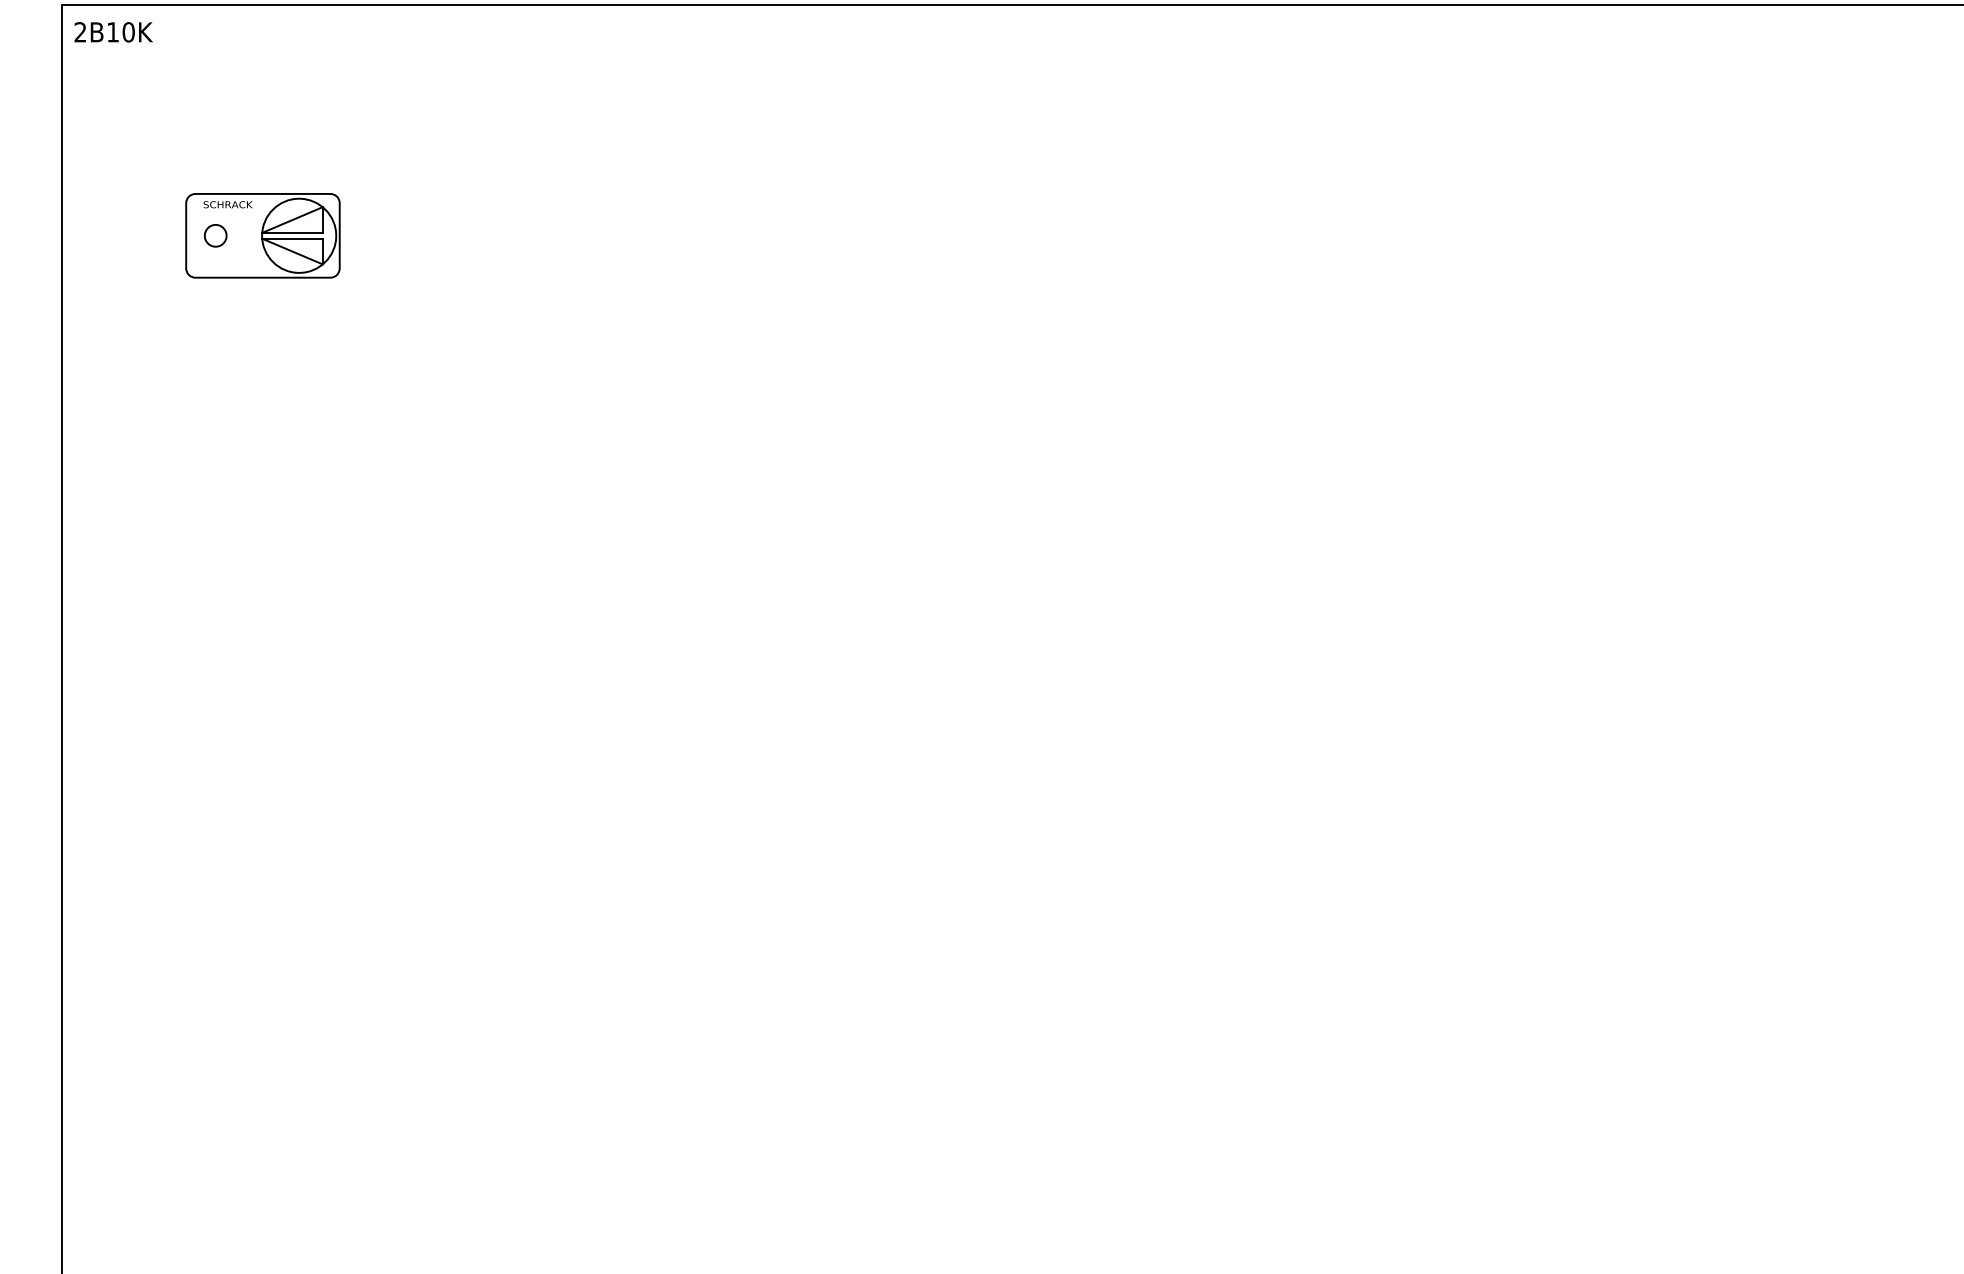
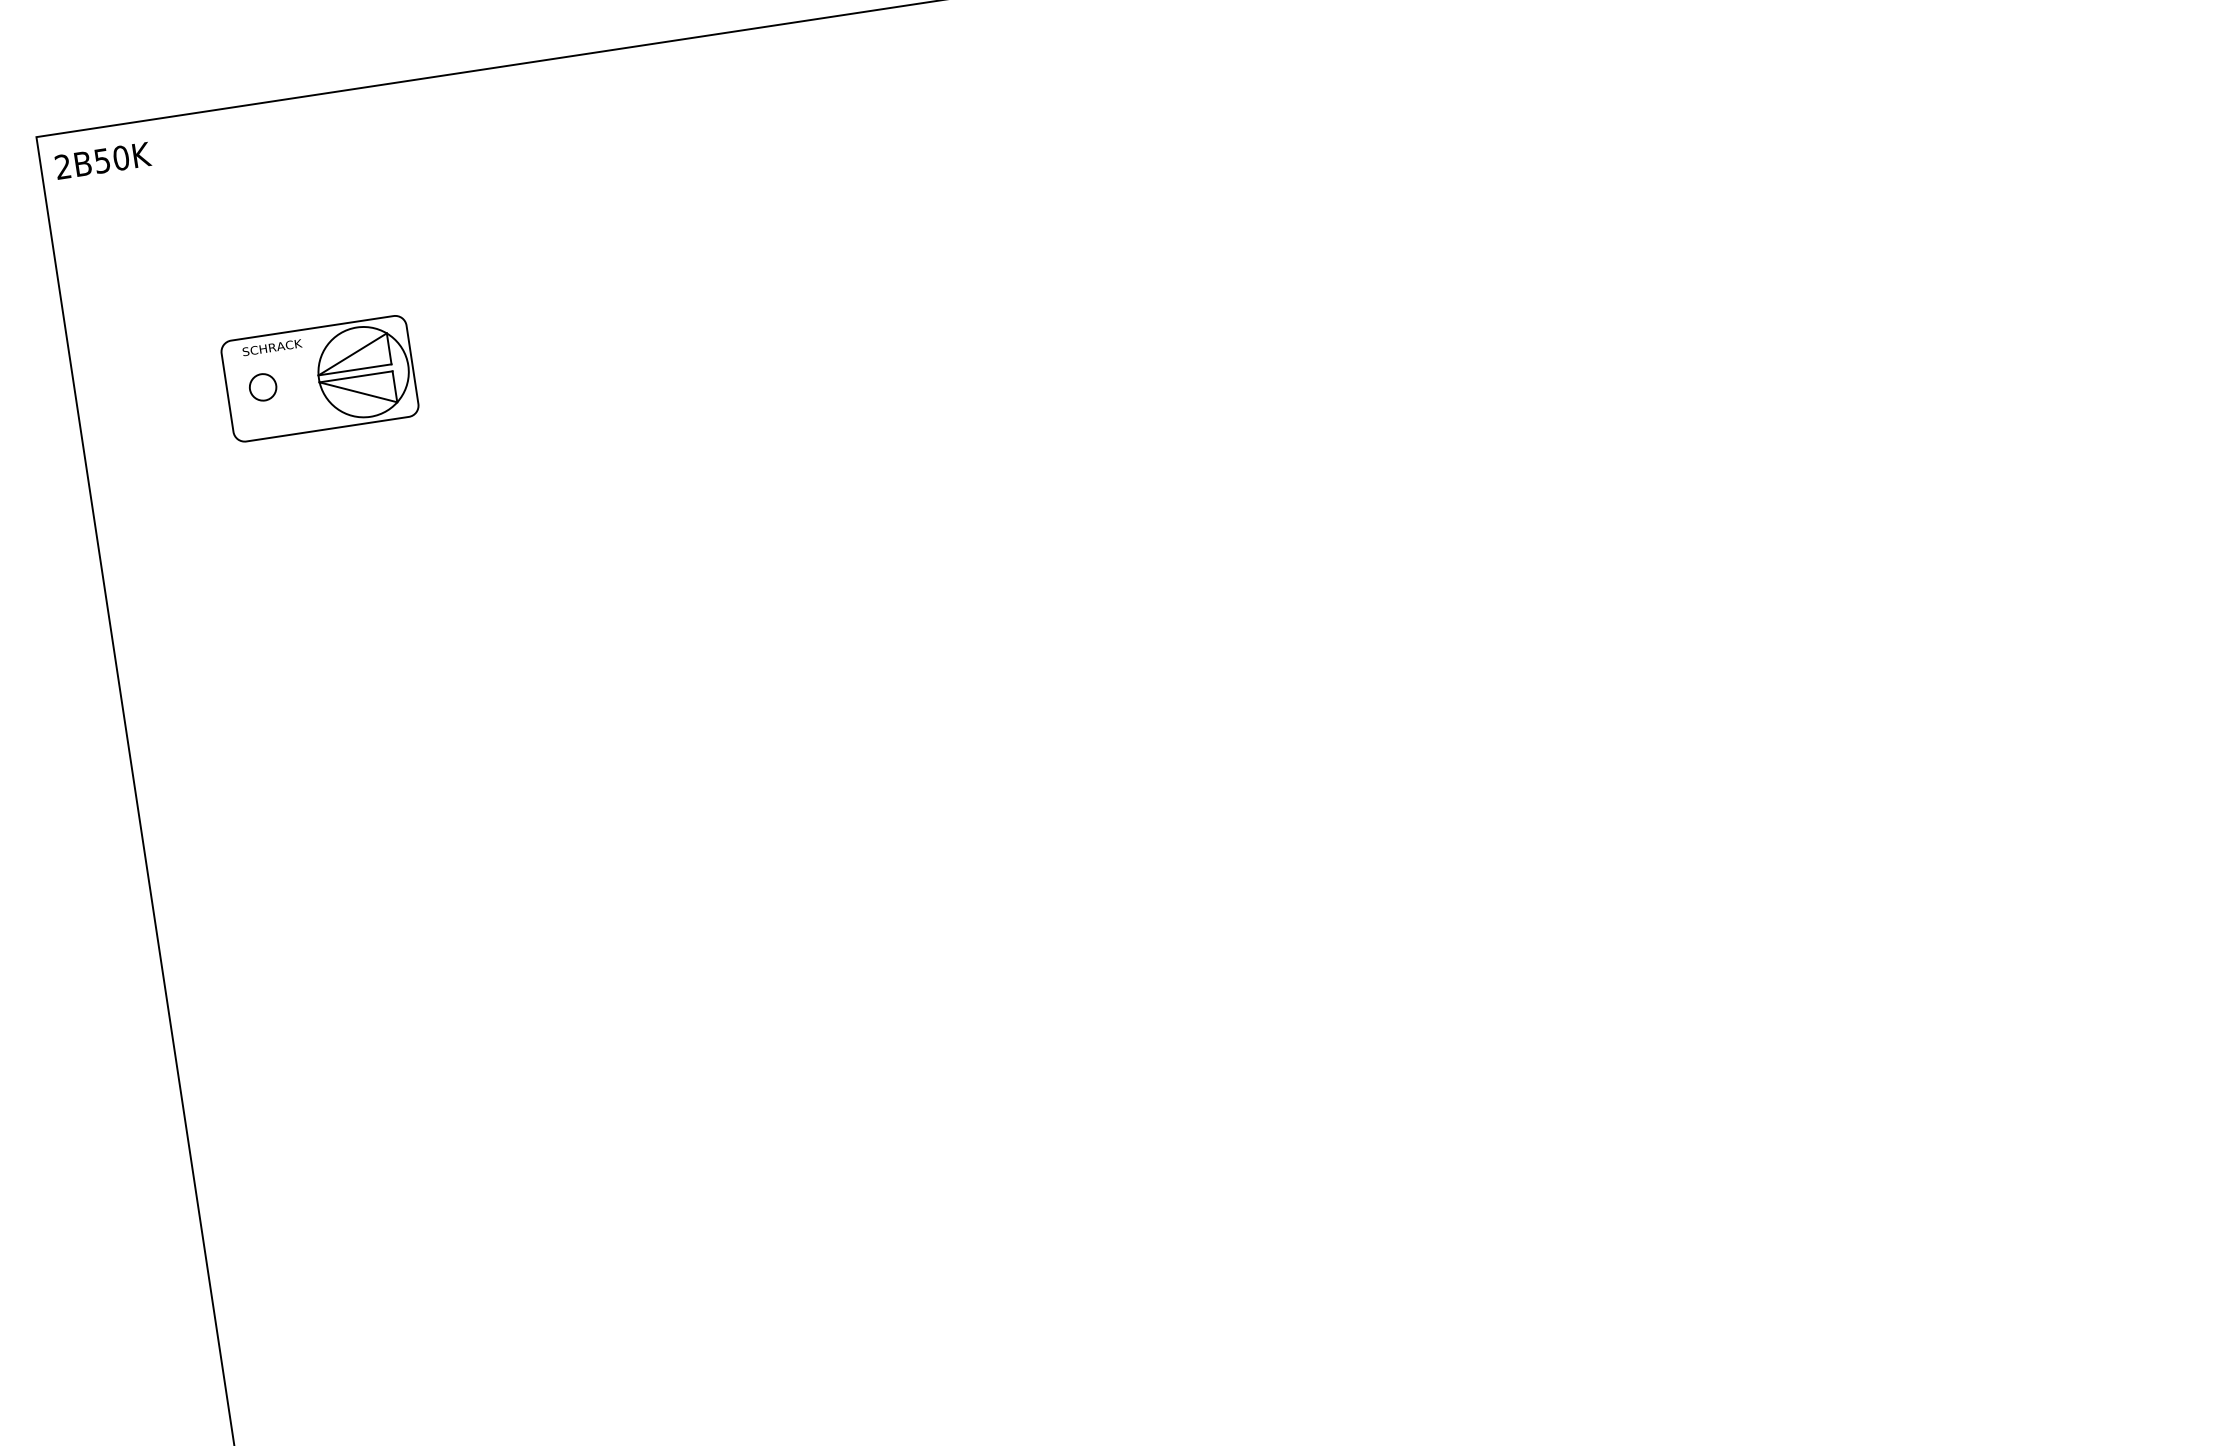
text: (112, 32) -> (101, 161), 2B10K -> 2B50K

